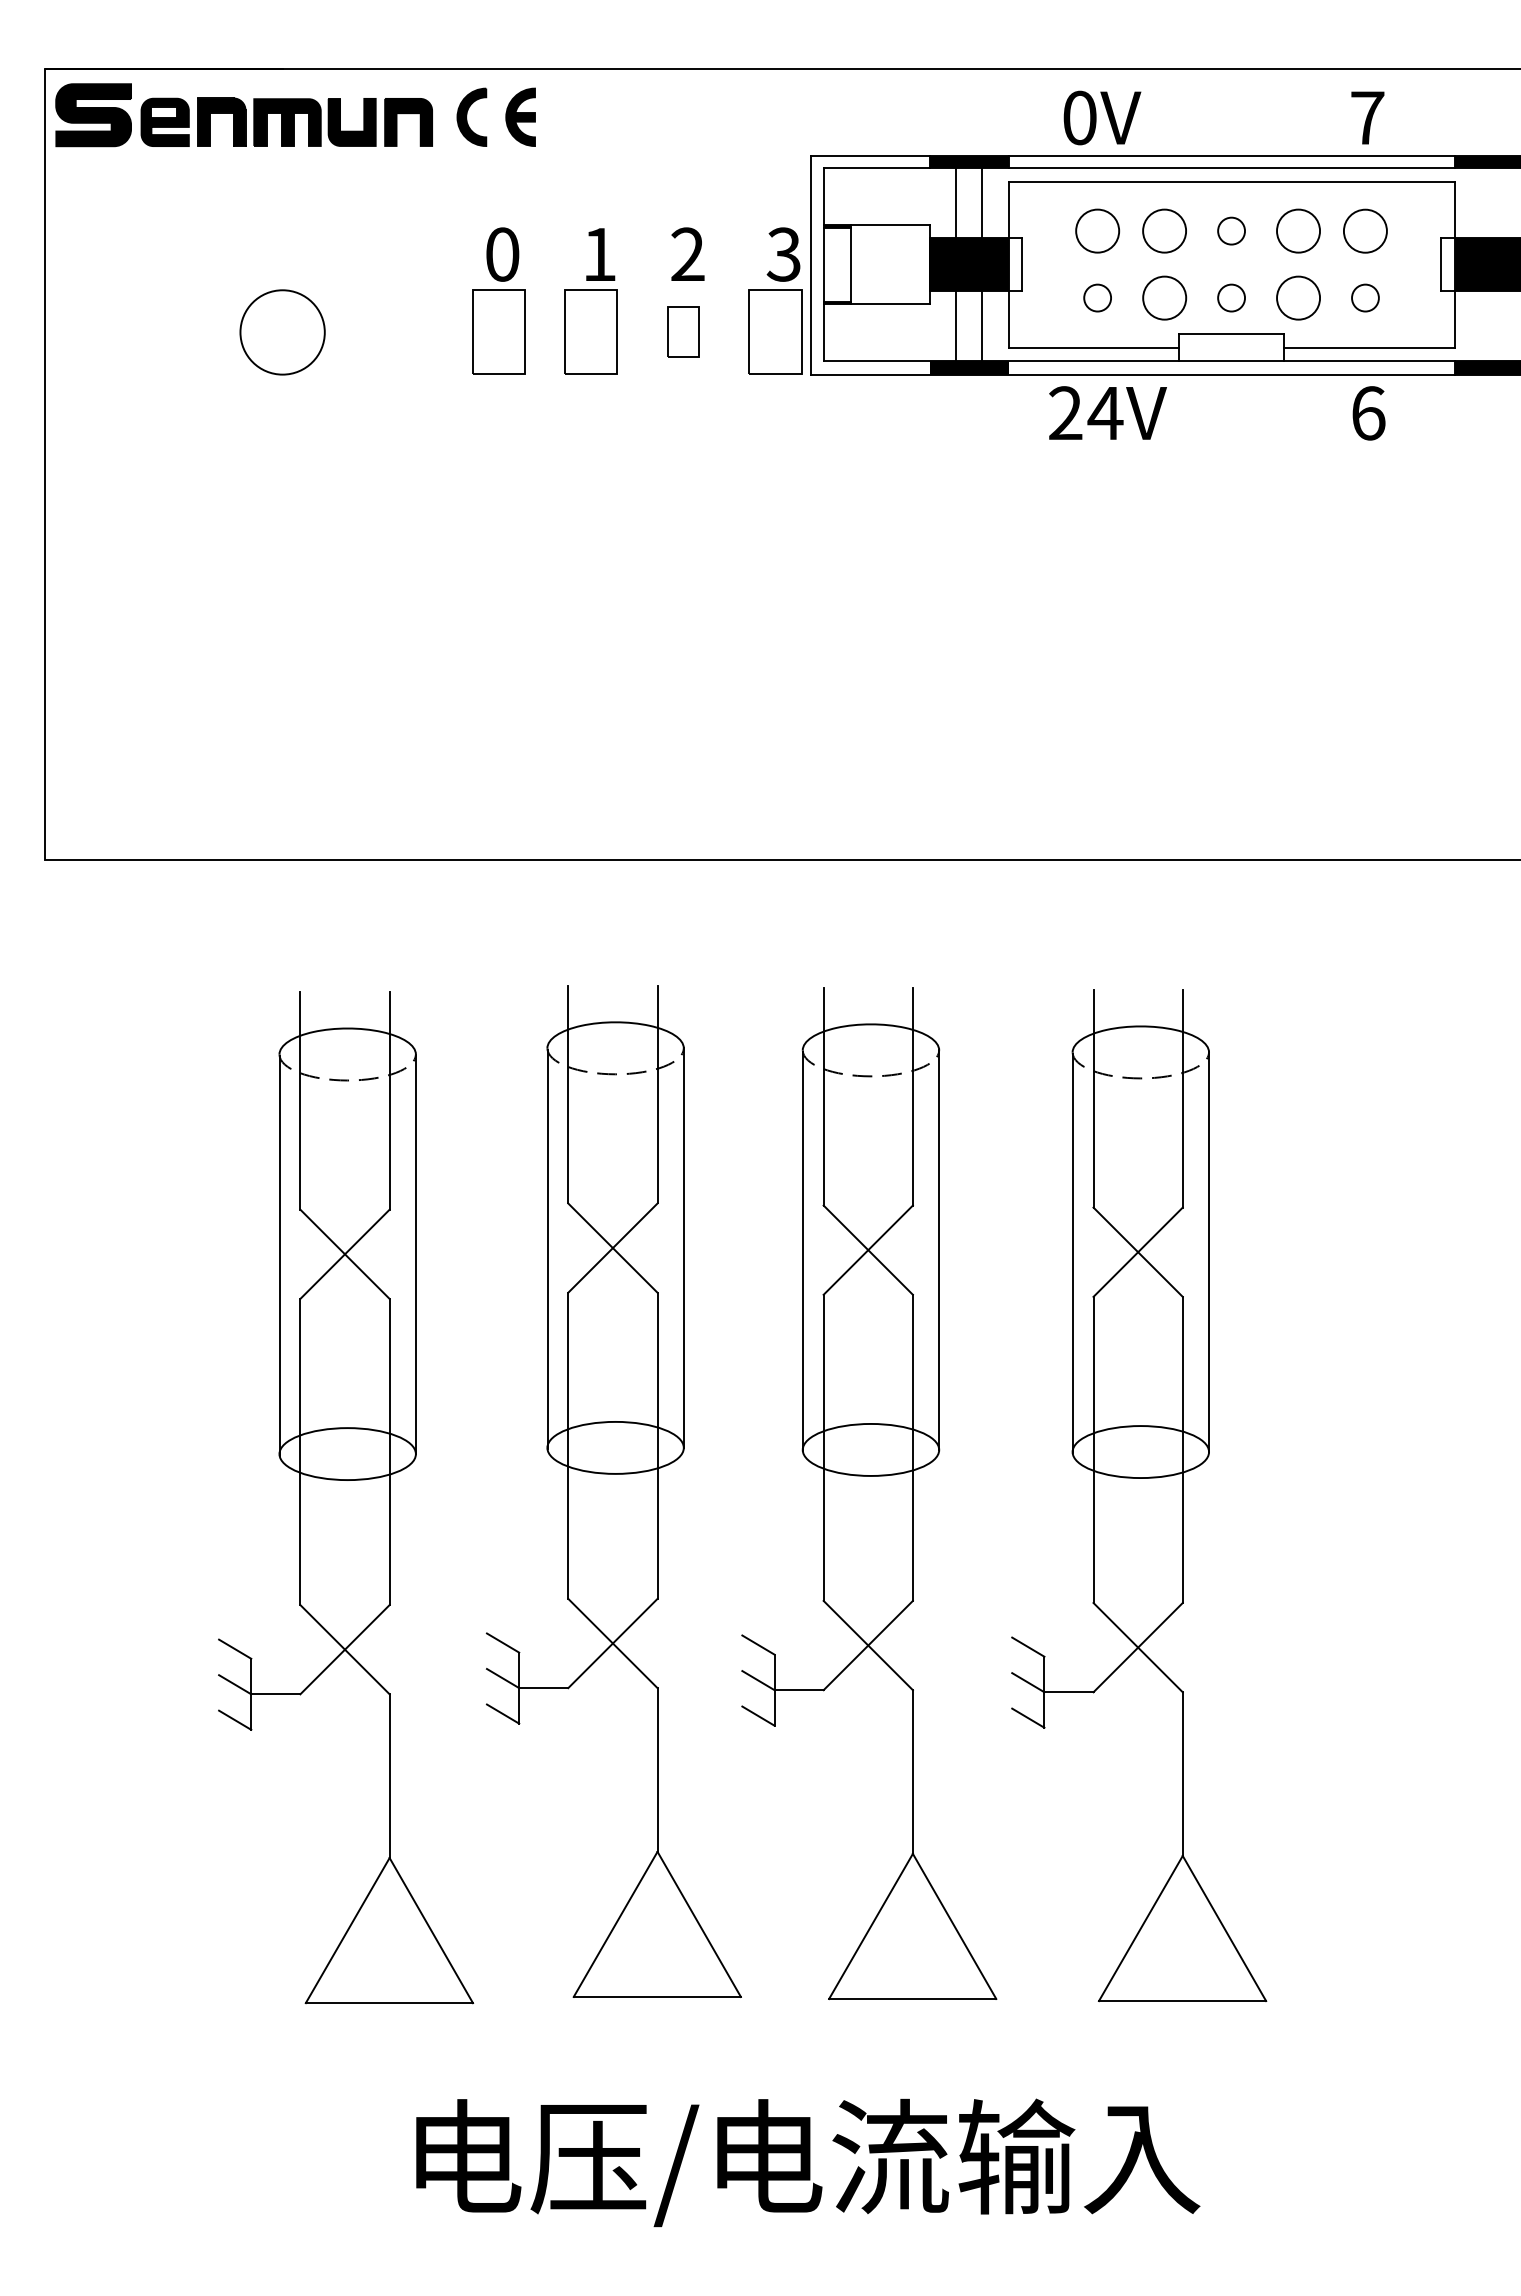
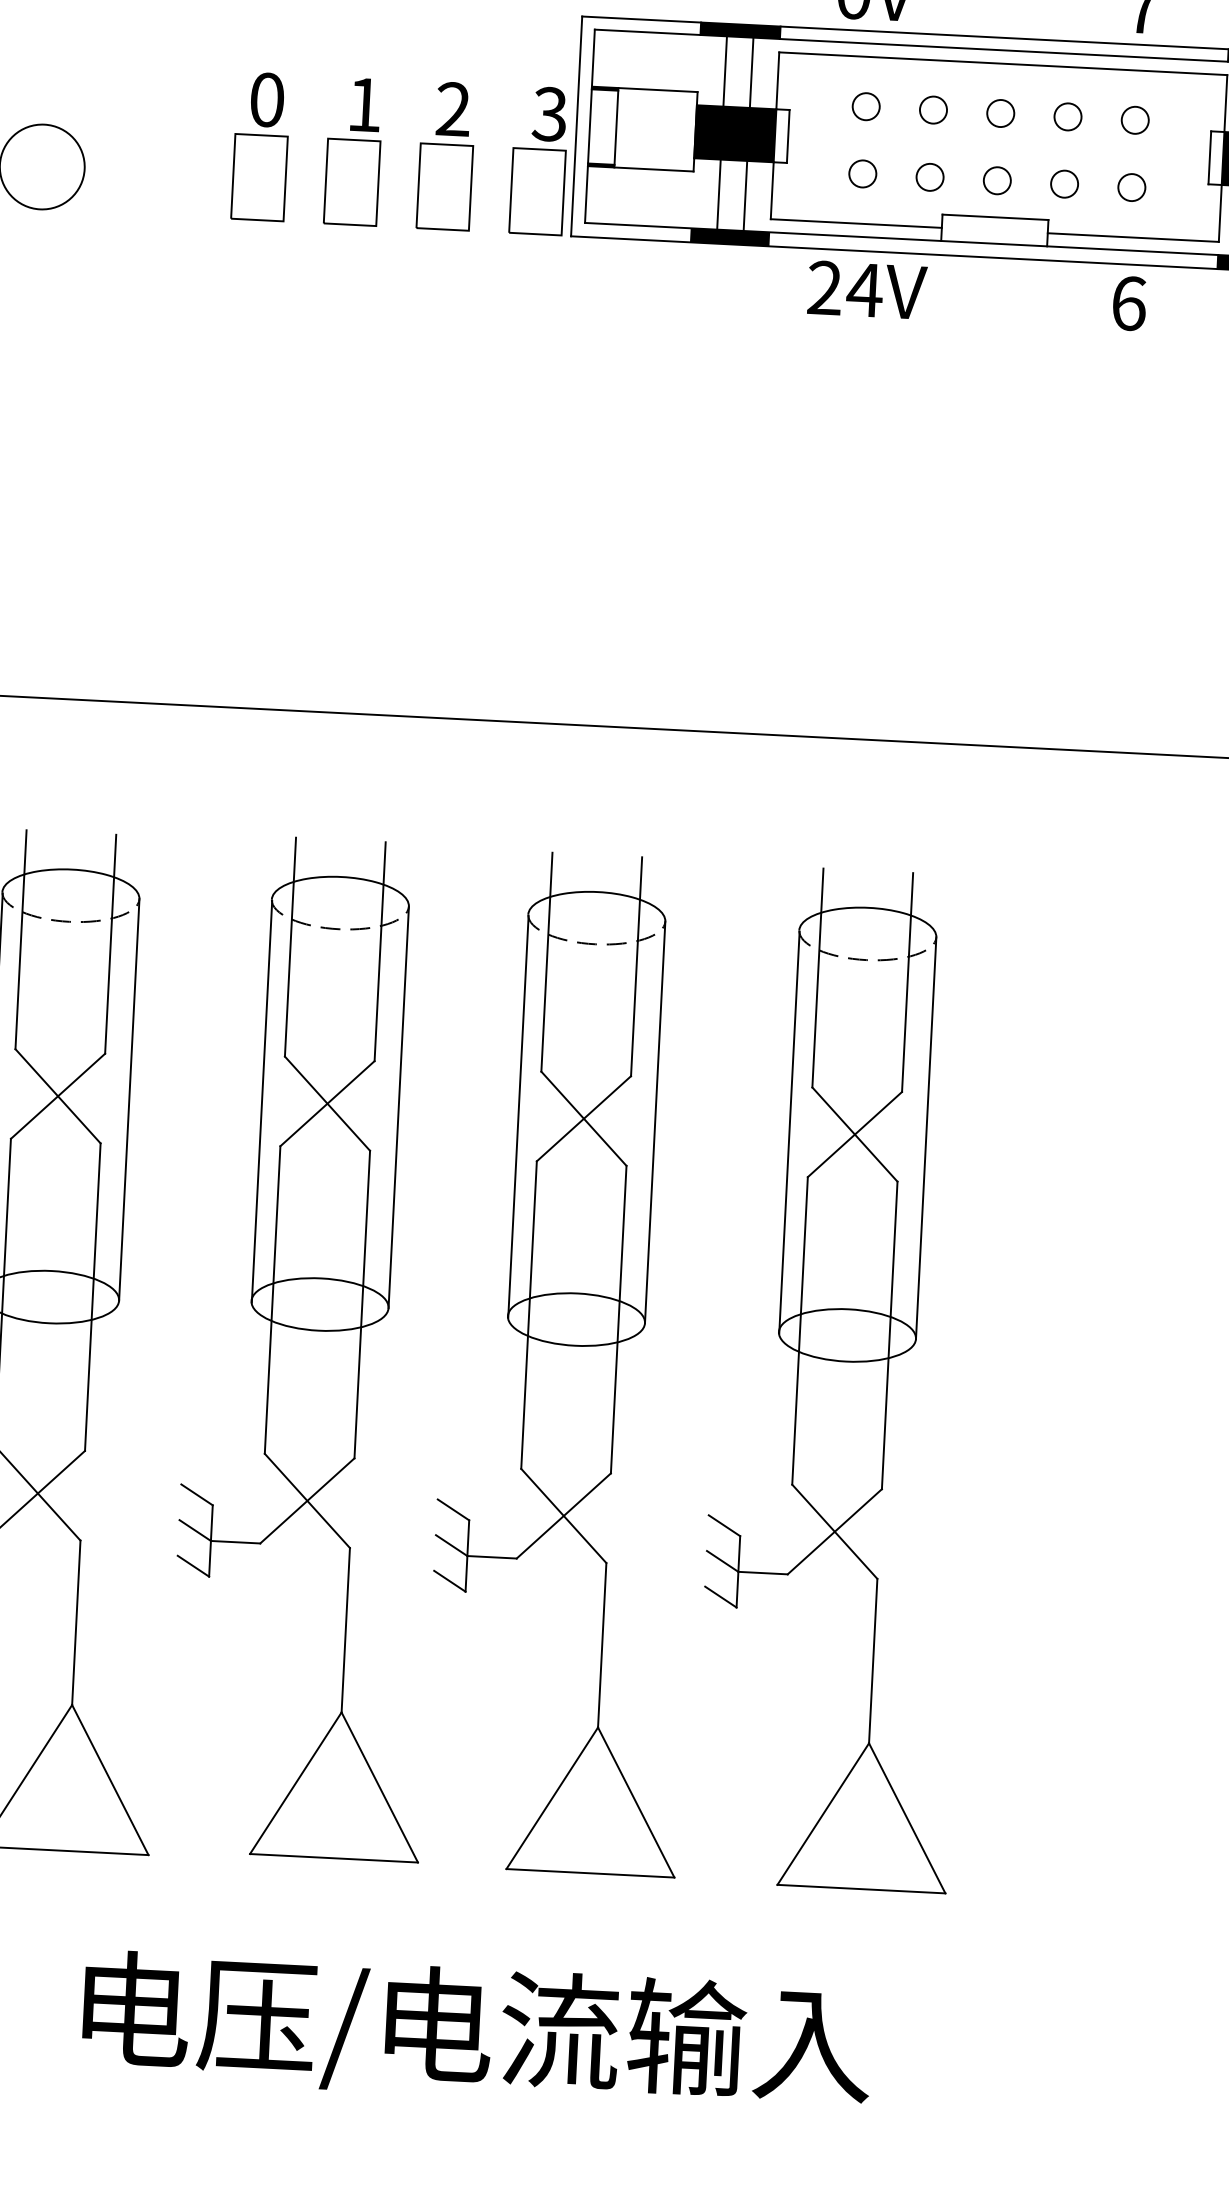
circle: (1097, 230) -> (866, 106), size x0.62
circle: (1164, 230) -> (933, 109), size x0.62
circle: (1298, 230) -> (1068, 116), size x0.62
circle: (1365, 230) -> (1135, 119), size x0.62
circle: (1164, 297) -> (930, 176), size x0.62
circle: (1298, 297) -> (1064, 183), size x0.62
part: (682, 331) -> (444, 186), size x1.67

